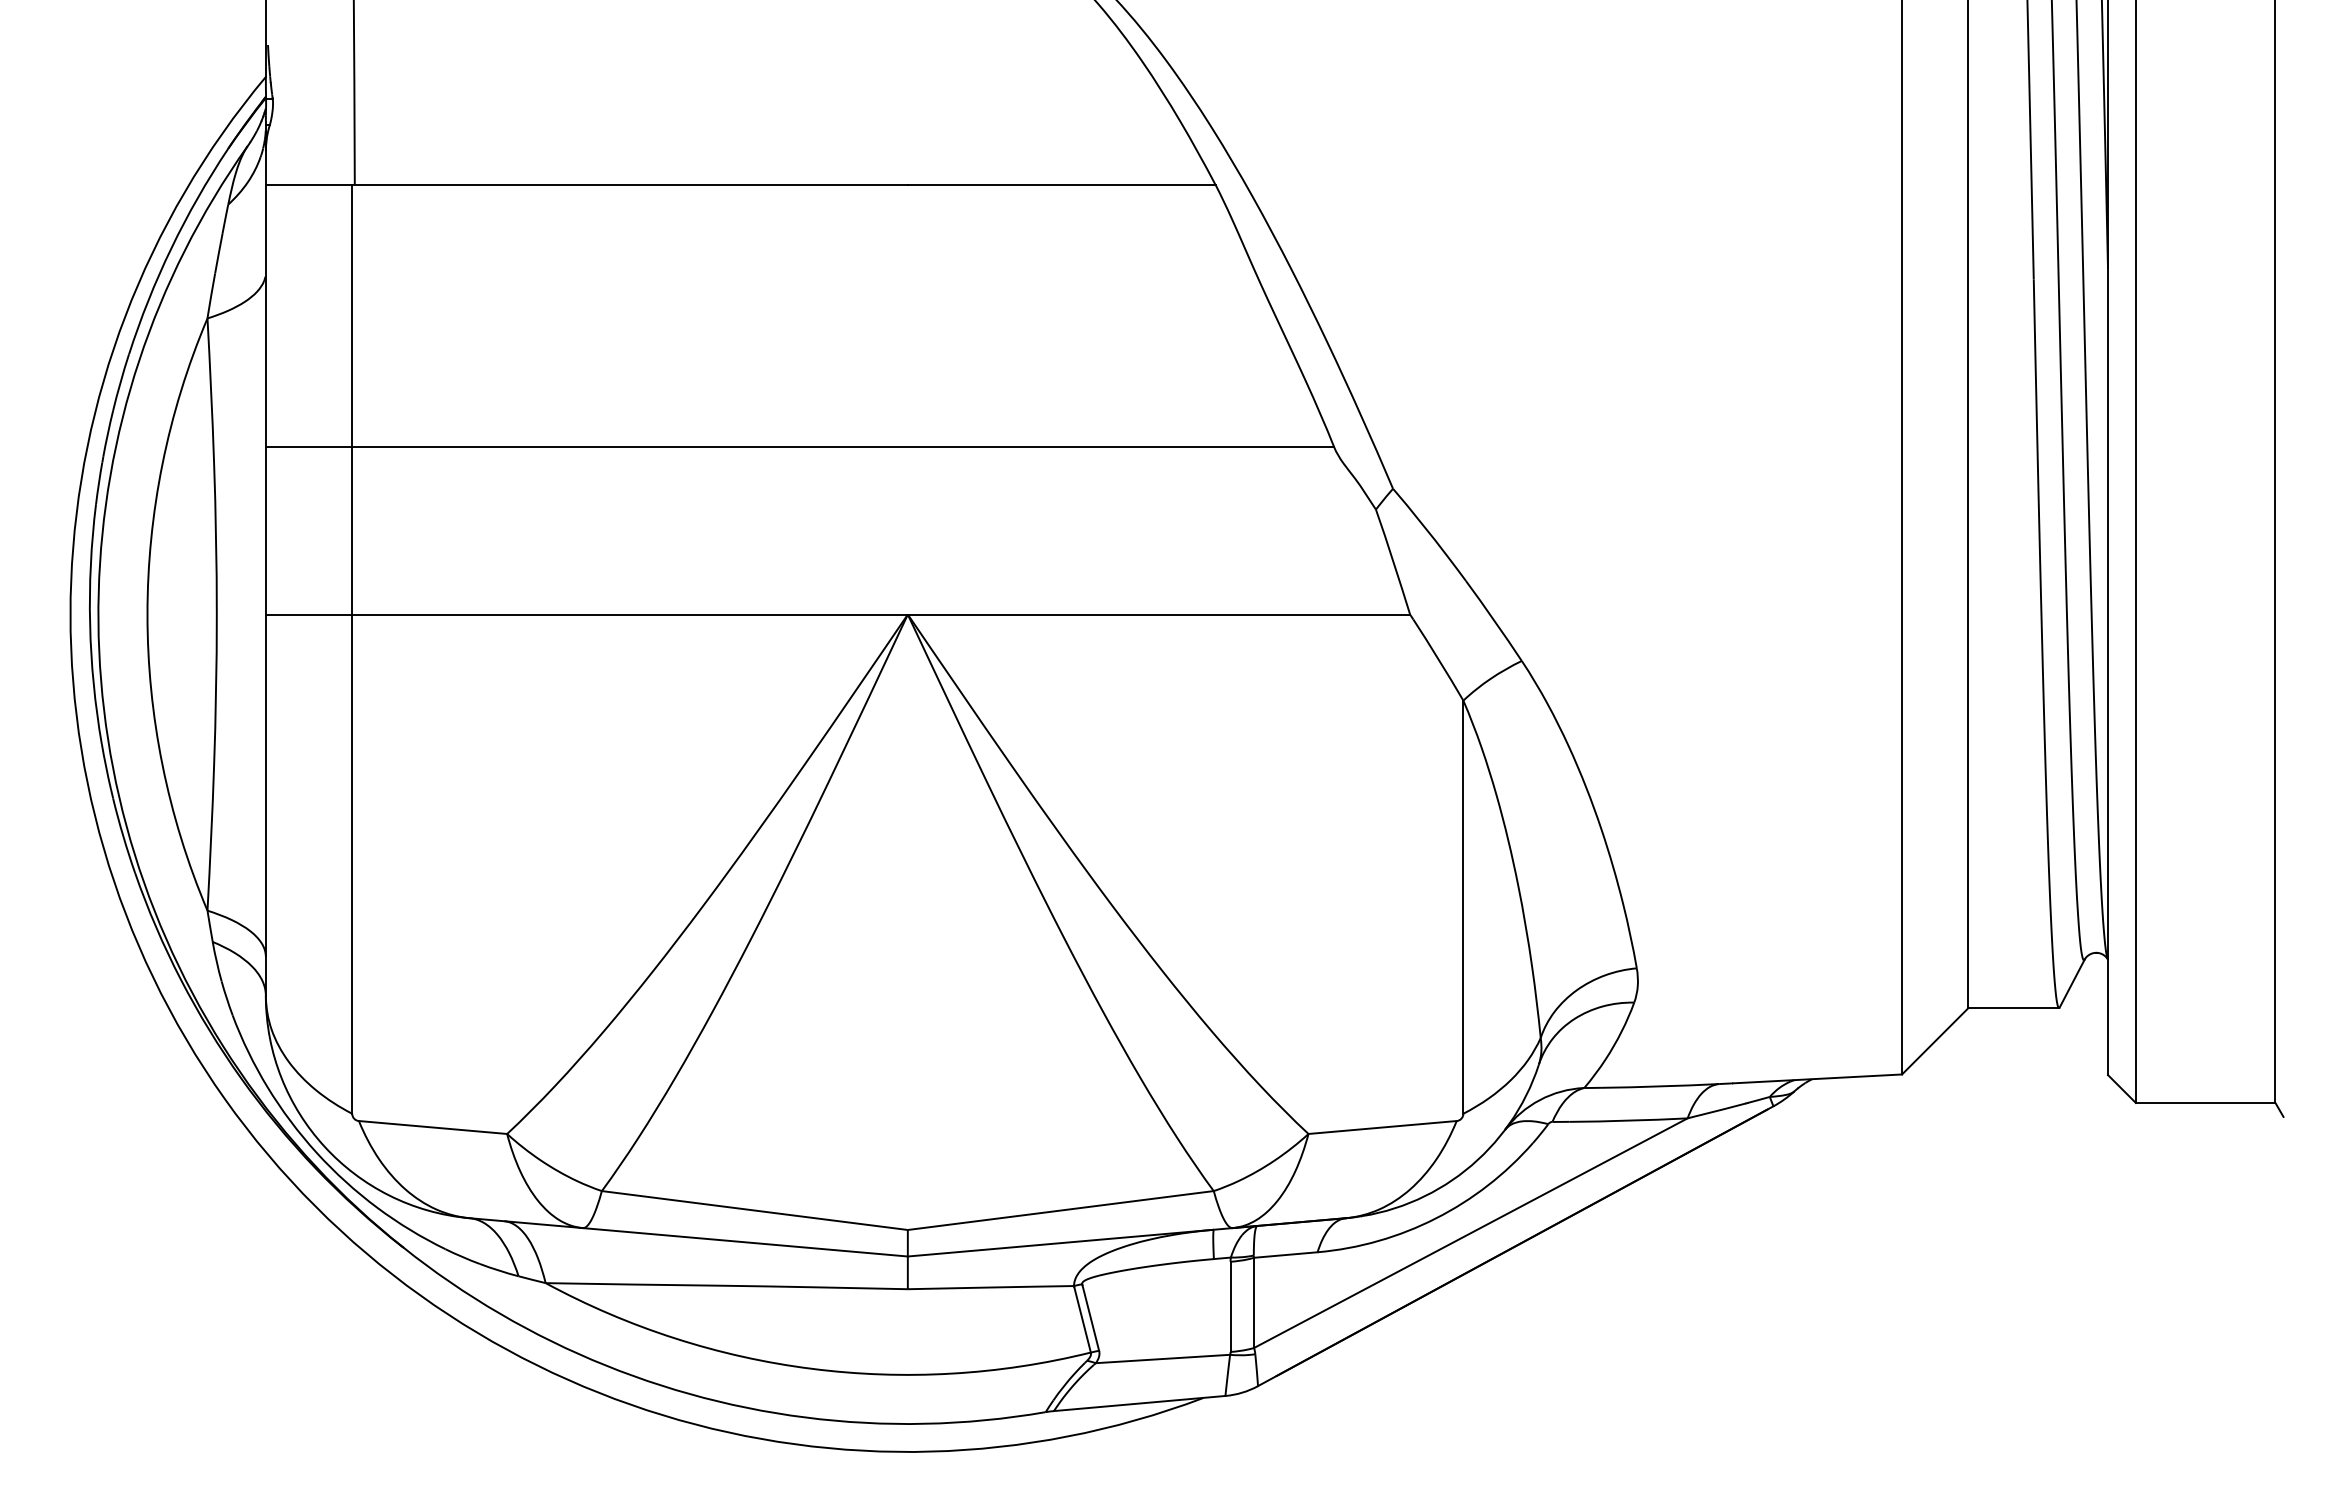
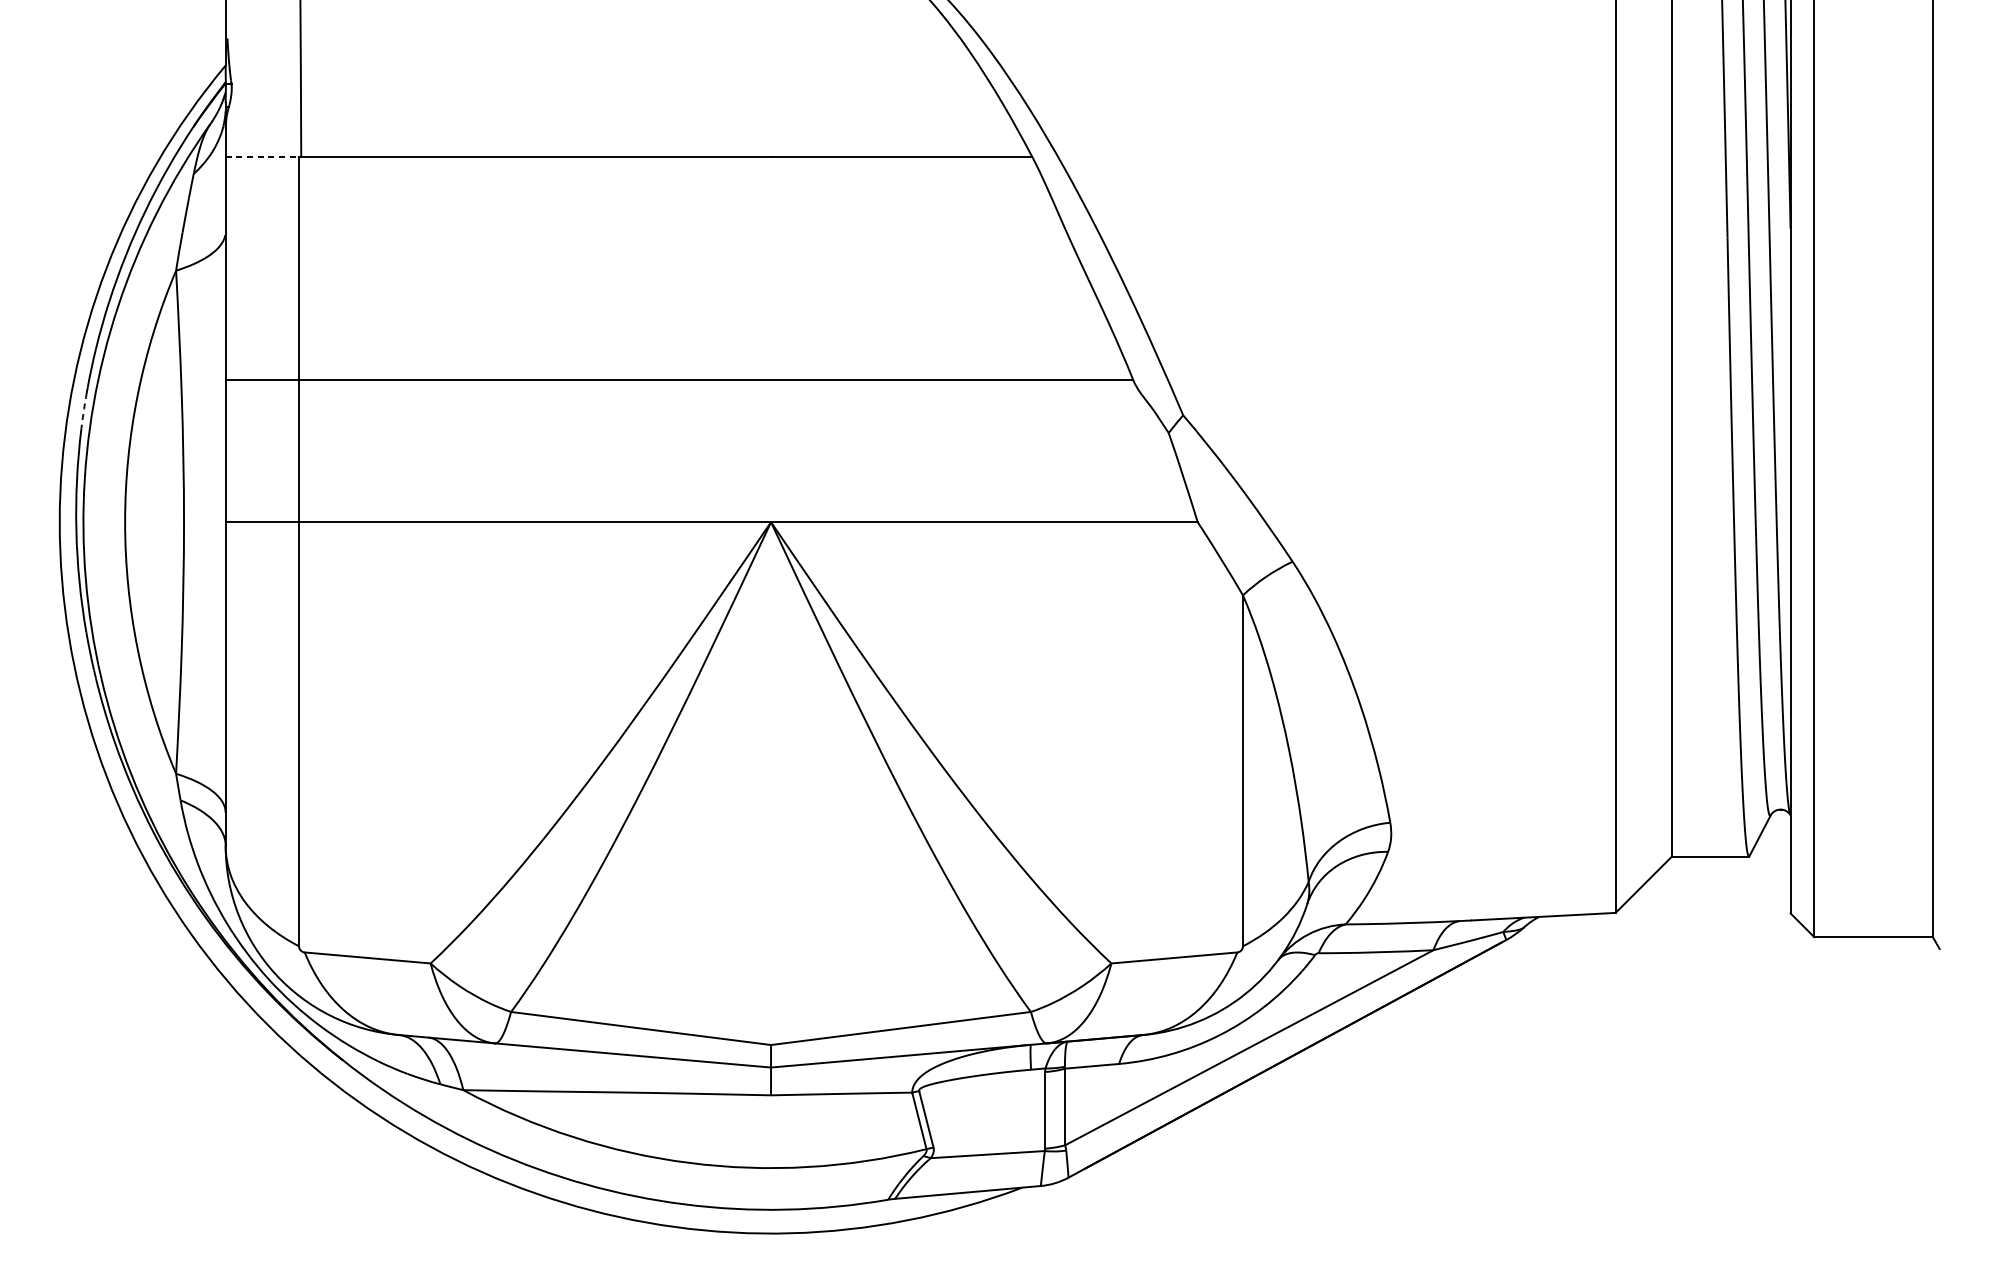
line: (309, 184) -> (262, 156), solid -> dashed
arc: (98, 483) -> (83, 410), solid -> dashed

